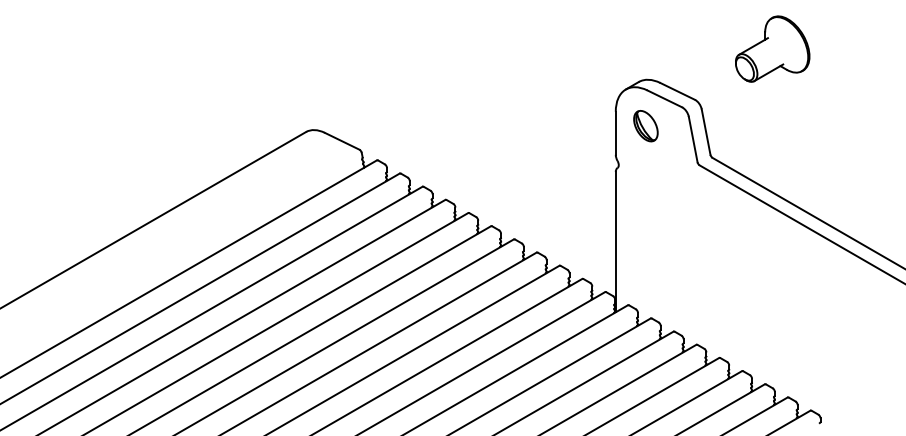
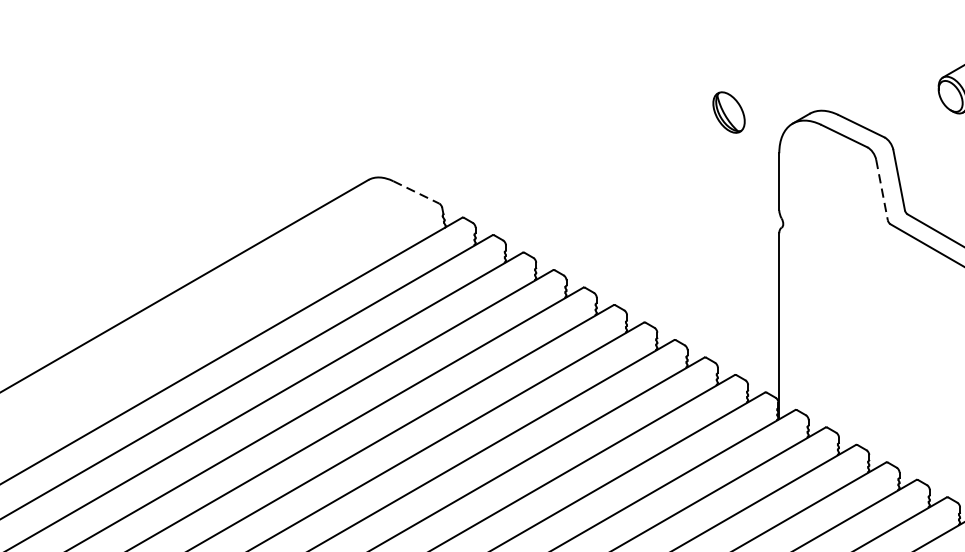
part: (645, 126) -> (728, 113), moved
line: (693, 140) -> (882, 191), solid -> dashed
line: (342, 141) -> (416, 192), solid -> dashed

